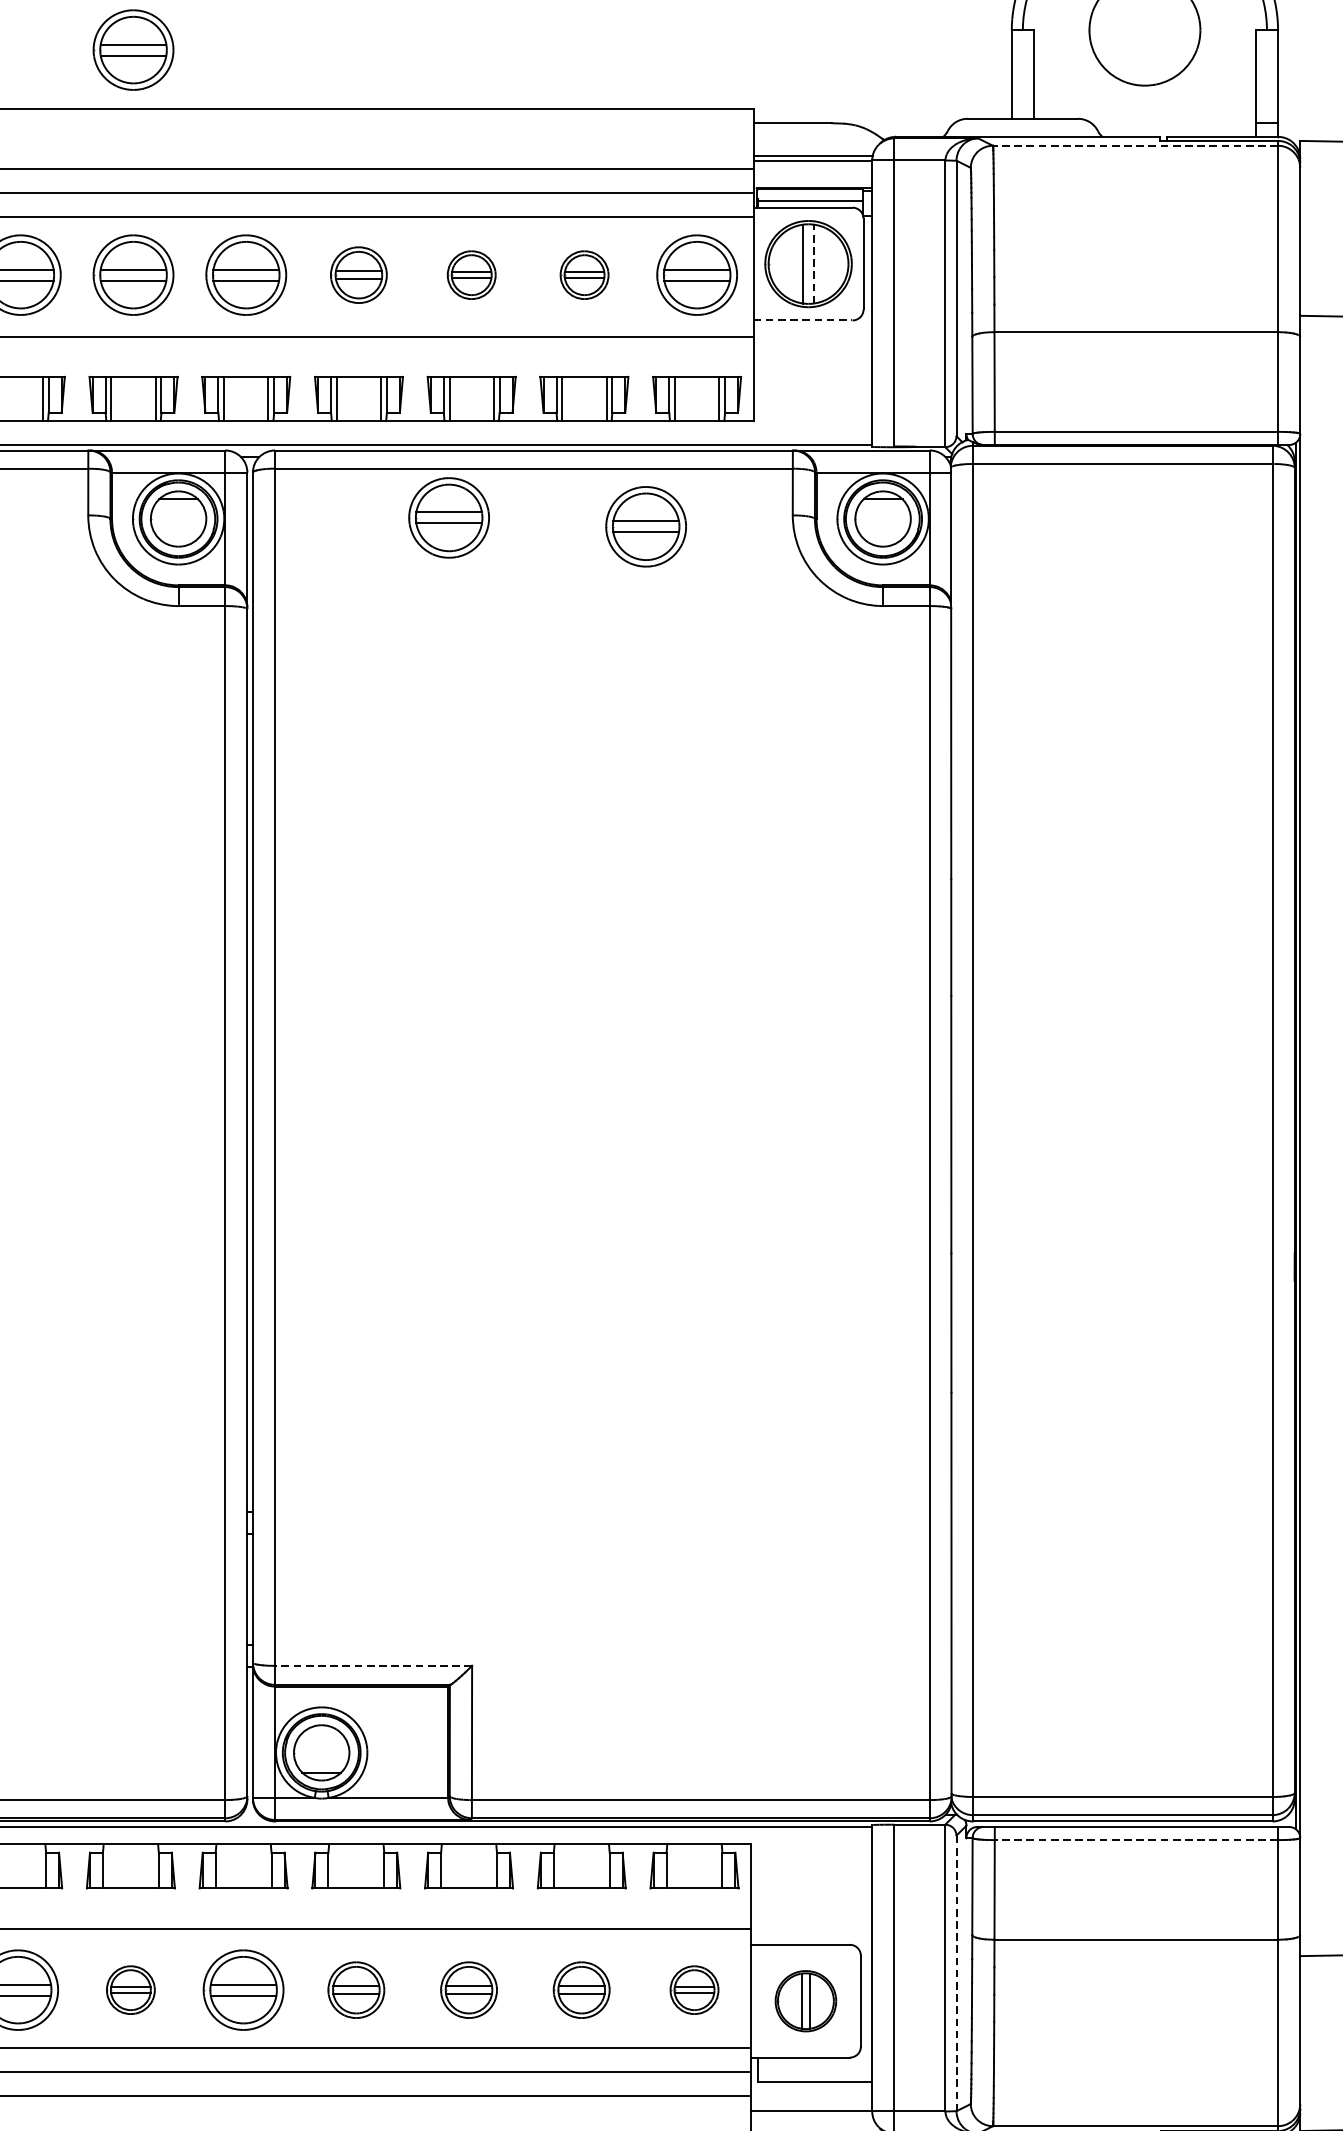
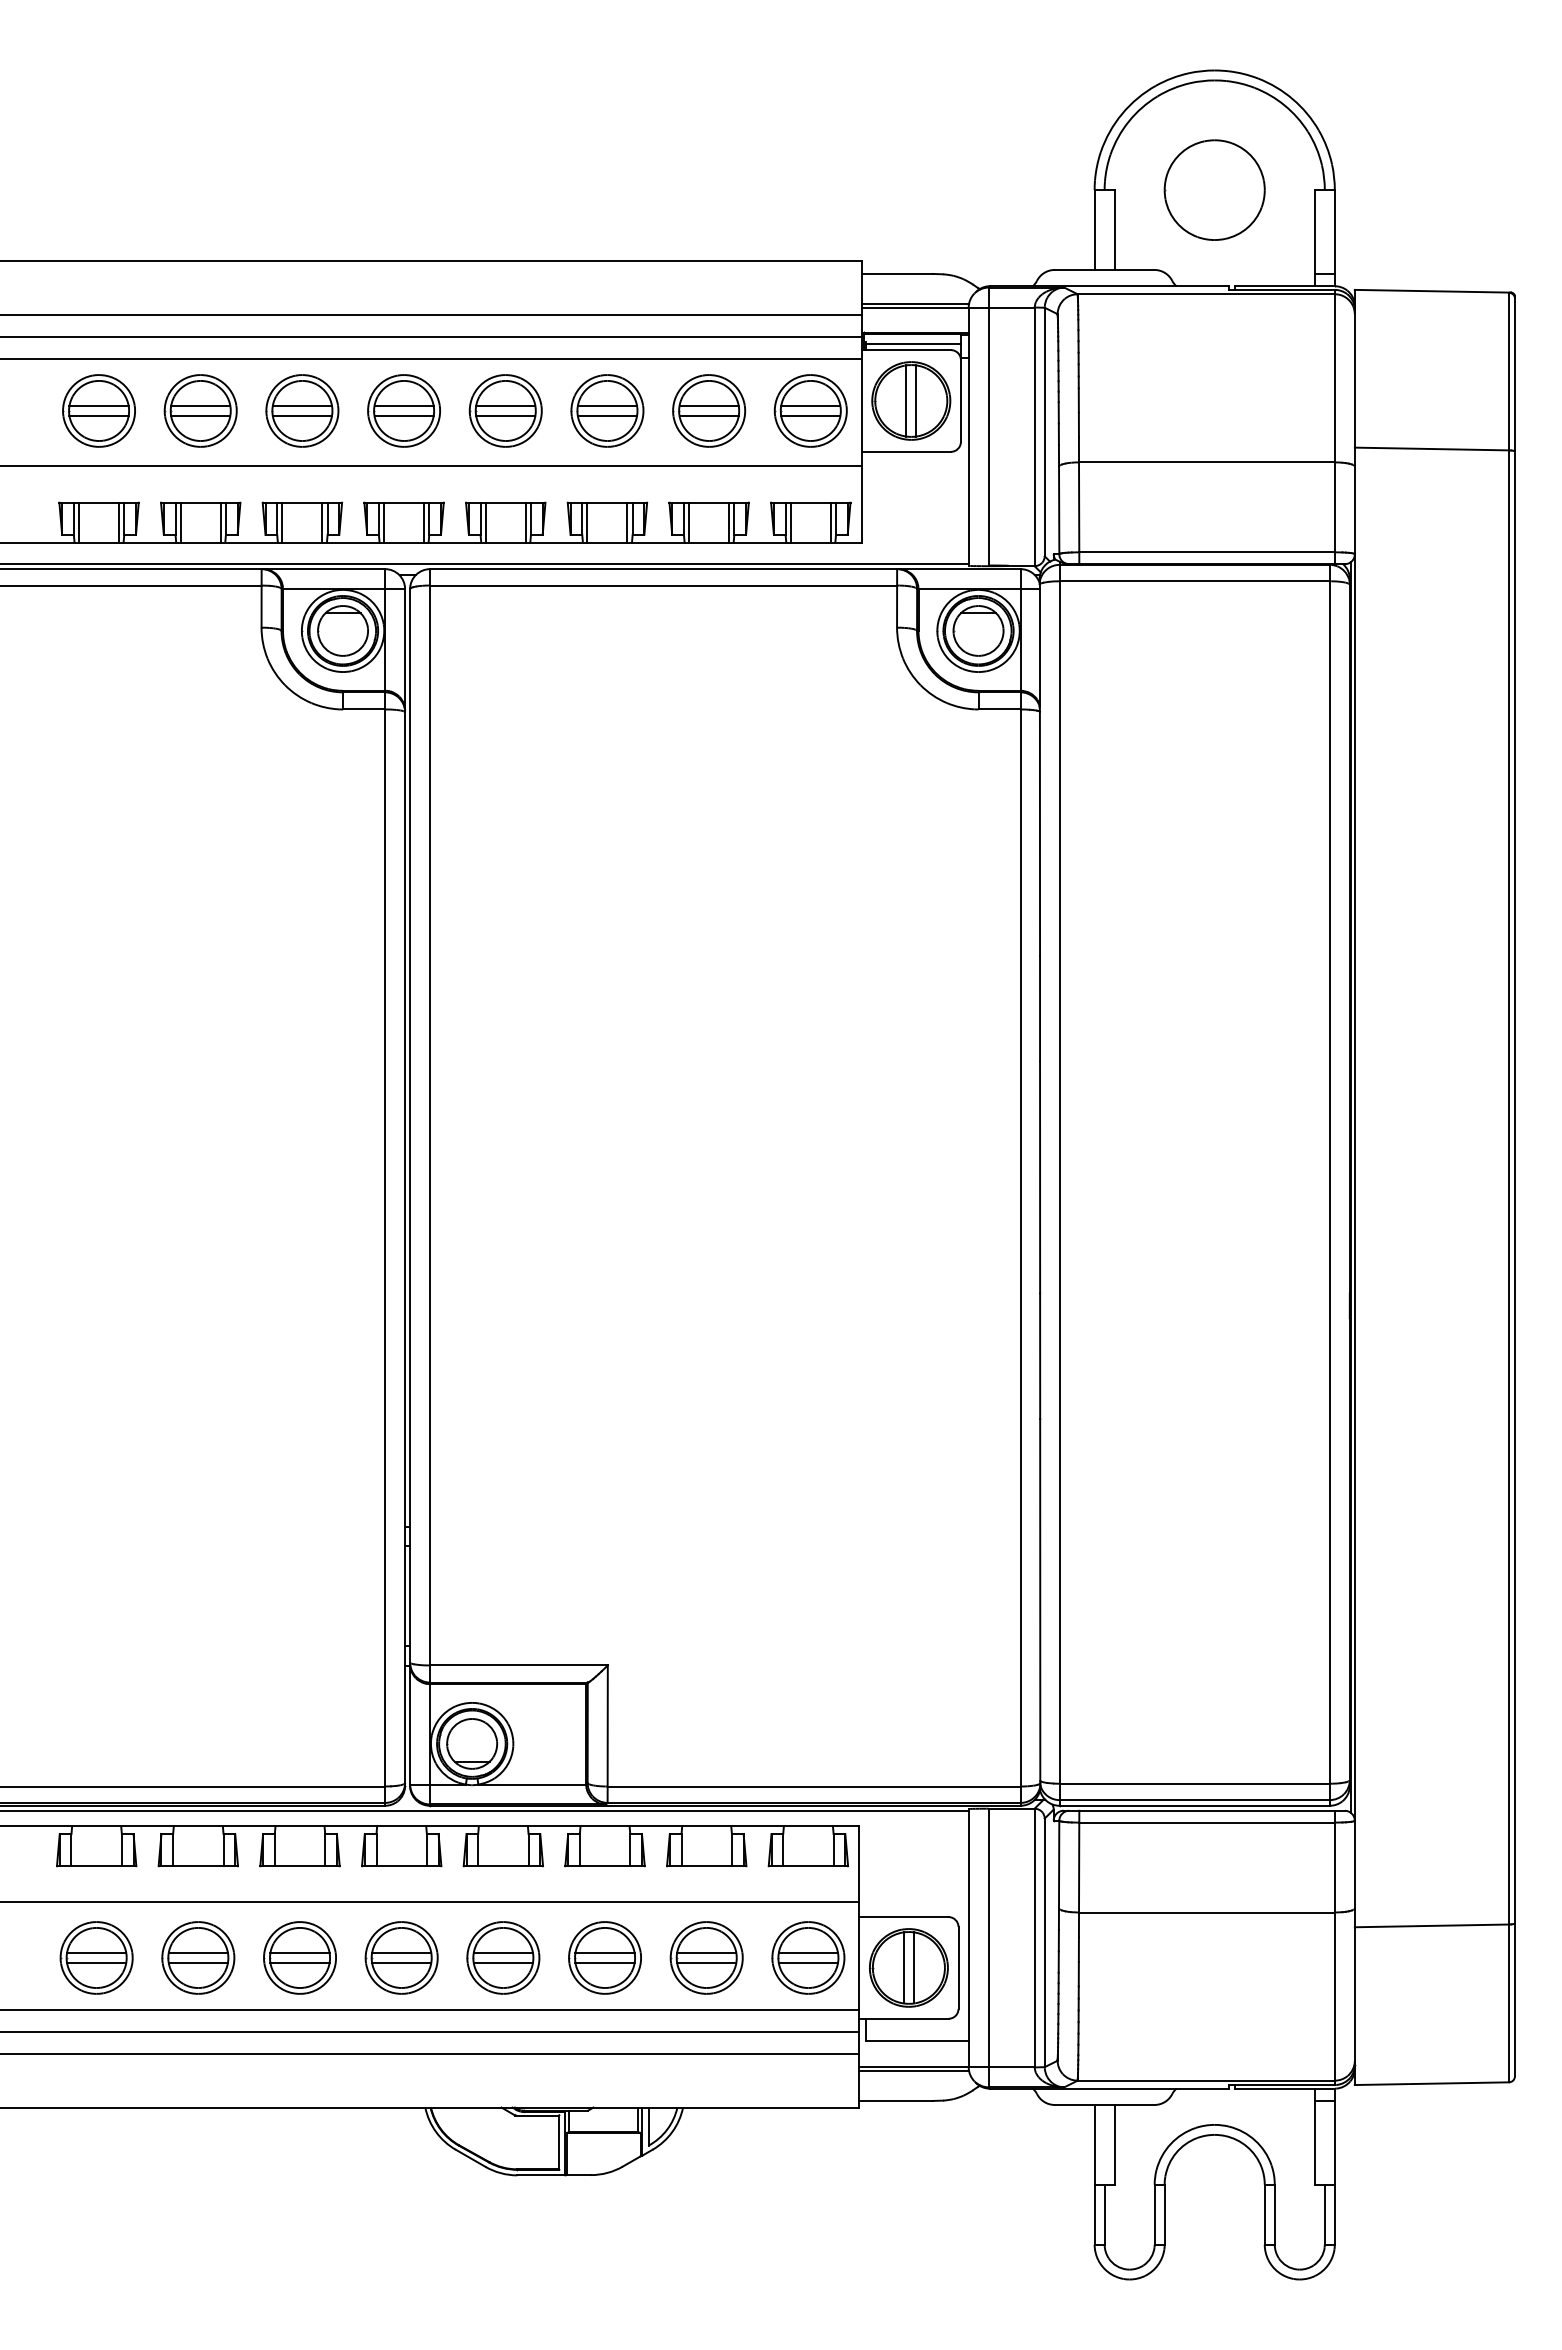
part: (133, 49) -> (302, 207), removed
line: (1135, 146) -> (1206, 294), dashed -> solid
line: (814, 264) -> (916, 401), dashed -> solid
part: (358, 274) -> (505, 410), size x1.43
part: (471, 274) -> (607, 410), size x1.67
part: (584, 274) -> (709, 410), size x1.67
line: (803, 320) -> (906, 451), dashed -> solid
part: (448, 517) -> (586, 629), removed
part: (645, 526) -> (764, 637), removed
line: (373, 1665) -> (518, 1665), dashed -> solid
line: (1136, 1839) -> (1207, 1822), dashed -> solid
line: (956, 1974) -> (1044, 1943), dashed -> solid
part: (130, 1989) -> (299, 1957), size x1.67
part: (356, 1989) -> (503, 1957), size x1.43
part: (468, 1989) -> (604, 1957), size x1.43
part: (581, 1989) -> (706, 1957), size x1.43
part: (694, 1989) -> (808, 1957), size x1.67
part: (805, 2000) -> (908, 1967), size x1.43
line: (810, 2116) -> (913, 2071), added

